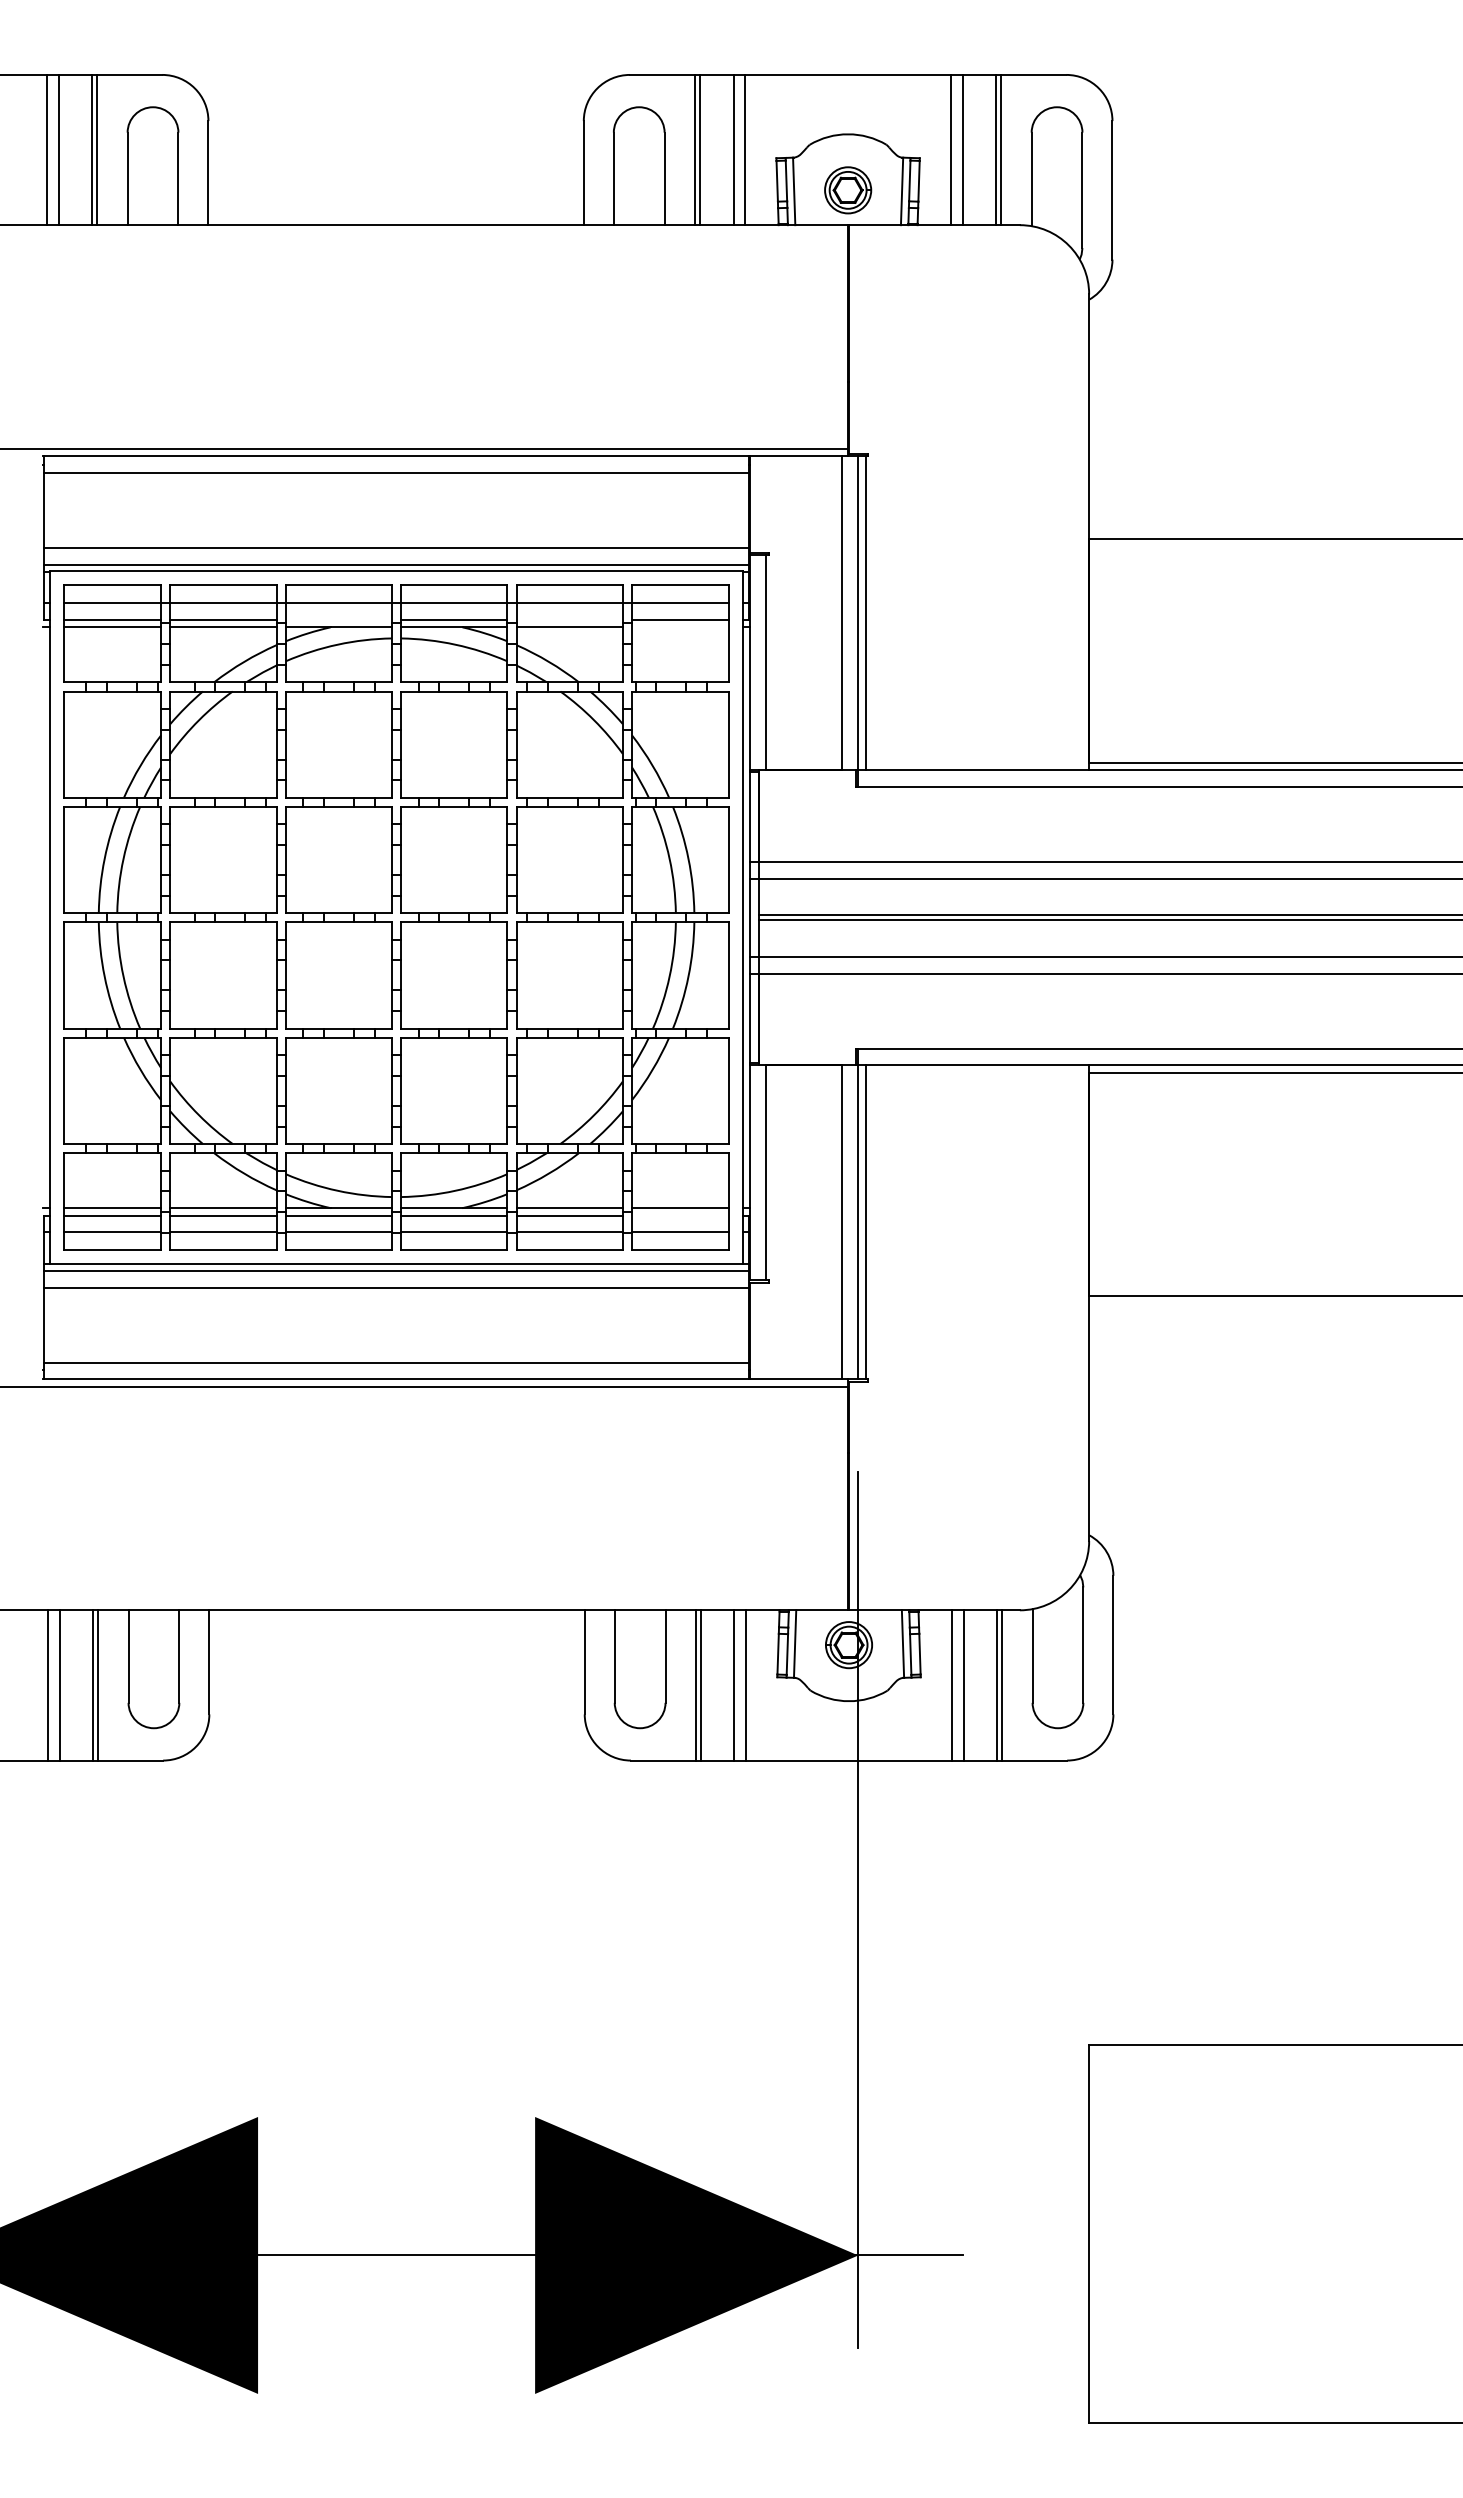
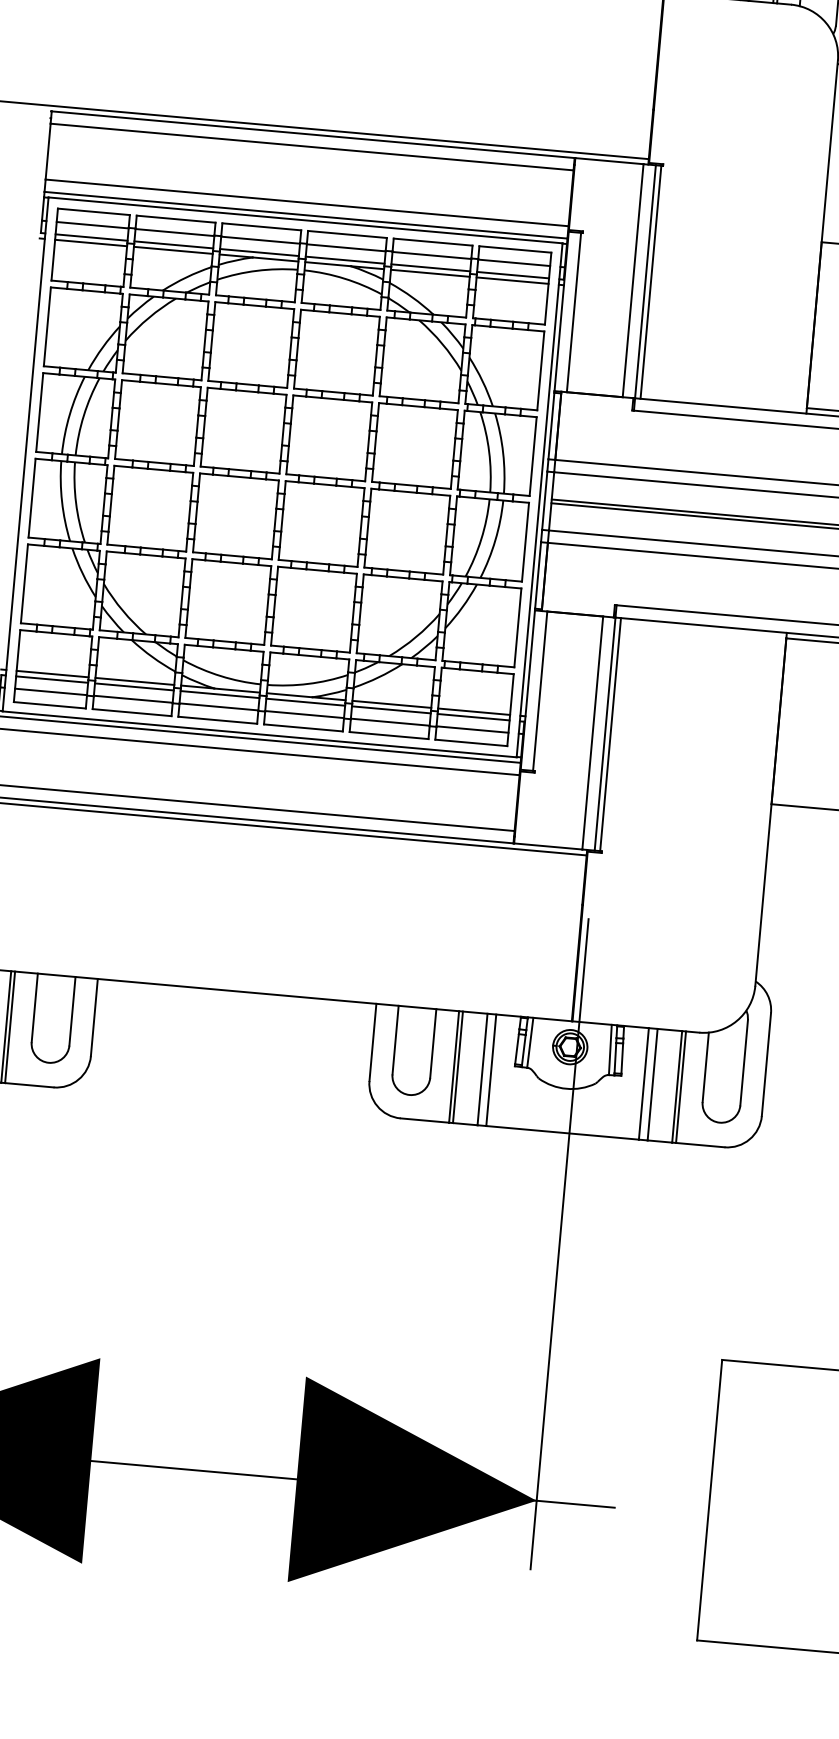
line: (338, 619) -> (259, 252), added
line: (569, 619) -> (430, 267), added
line: (680, 627) -> (512, 280), added
line: (680, 1215) -> (473, 717), added

